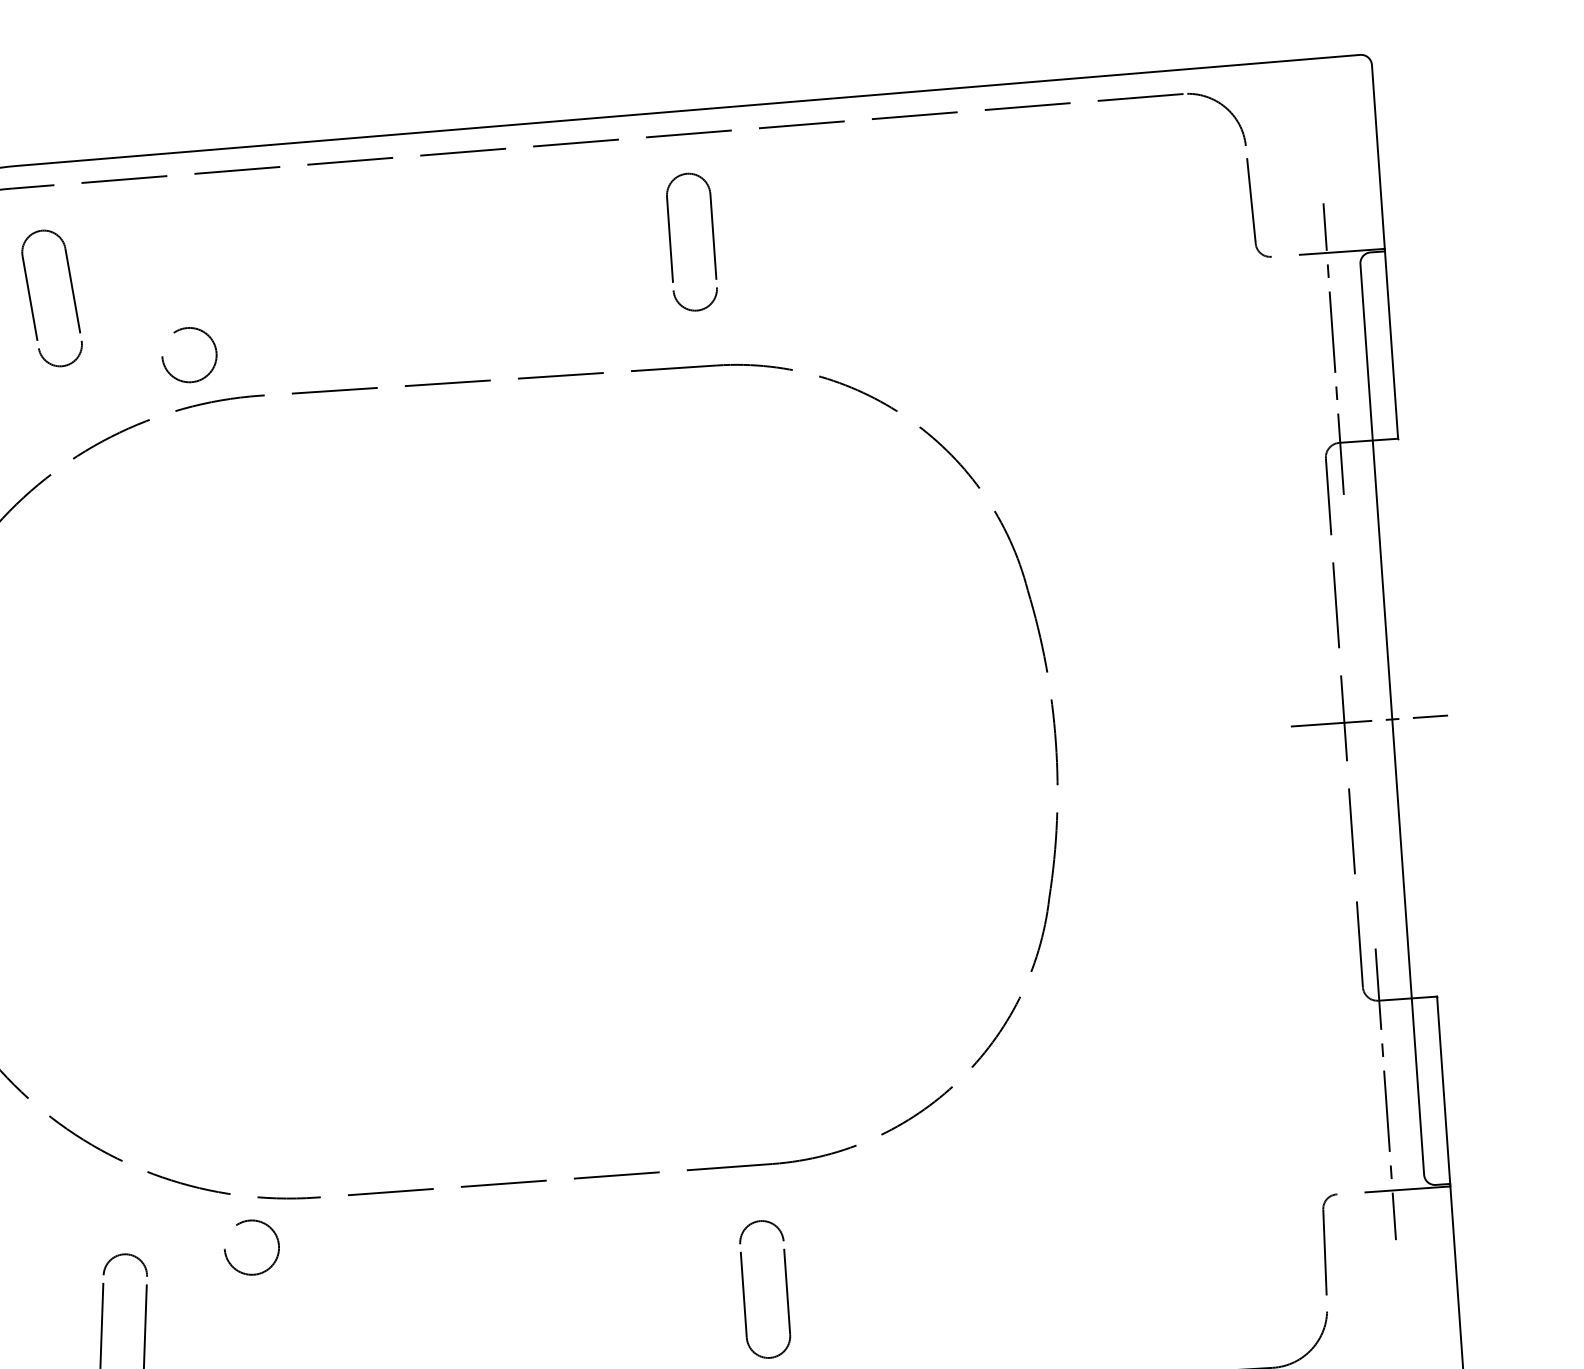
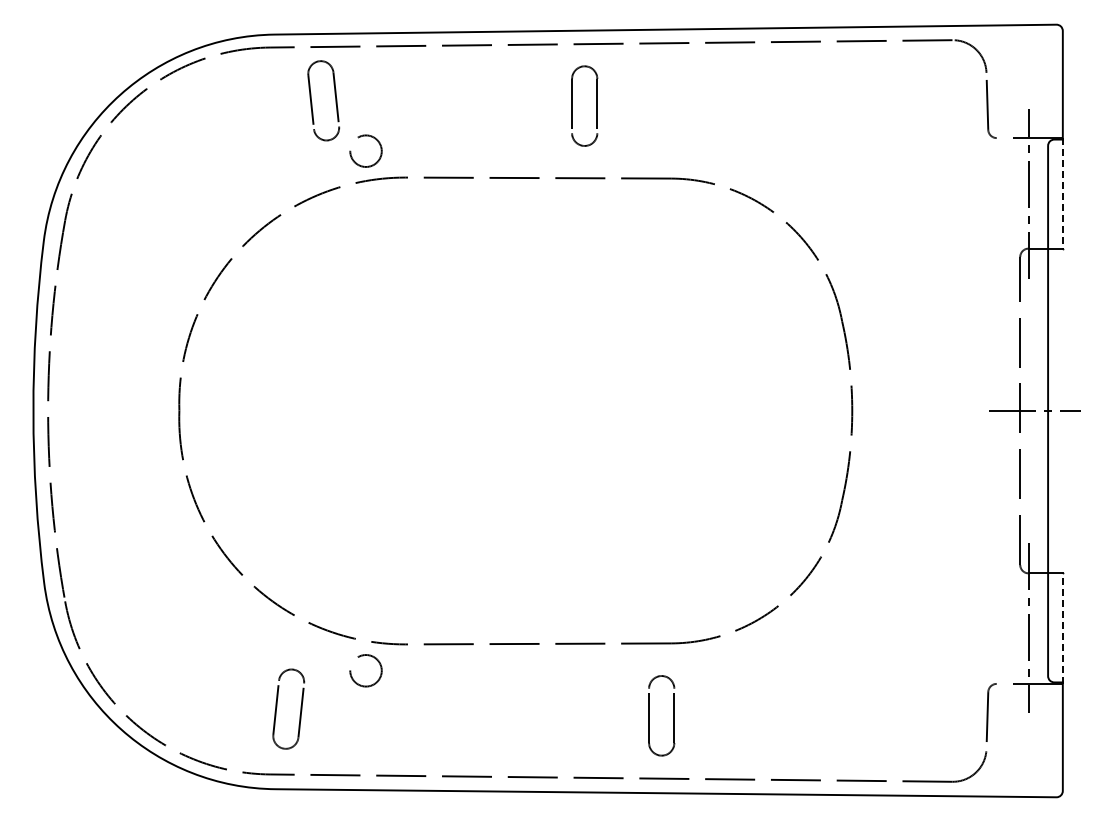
part: (670, 242) -> (572, 105), moved
part: (33, 302) -> (312, 102), moved
line: (1390, 344) -> (1062, 193), solid -> dashed
line: (1443, 1091) -> (1062, 628), solid -> dashed

